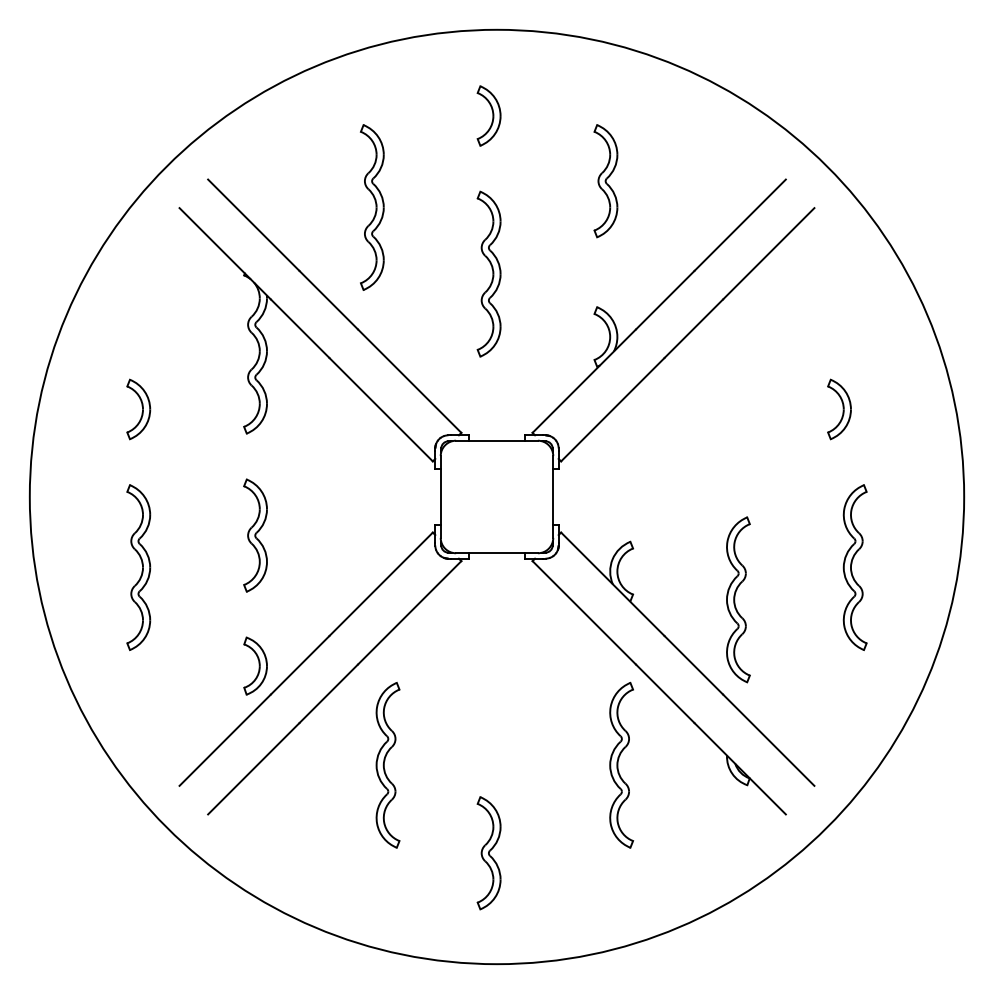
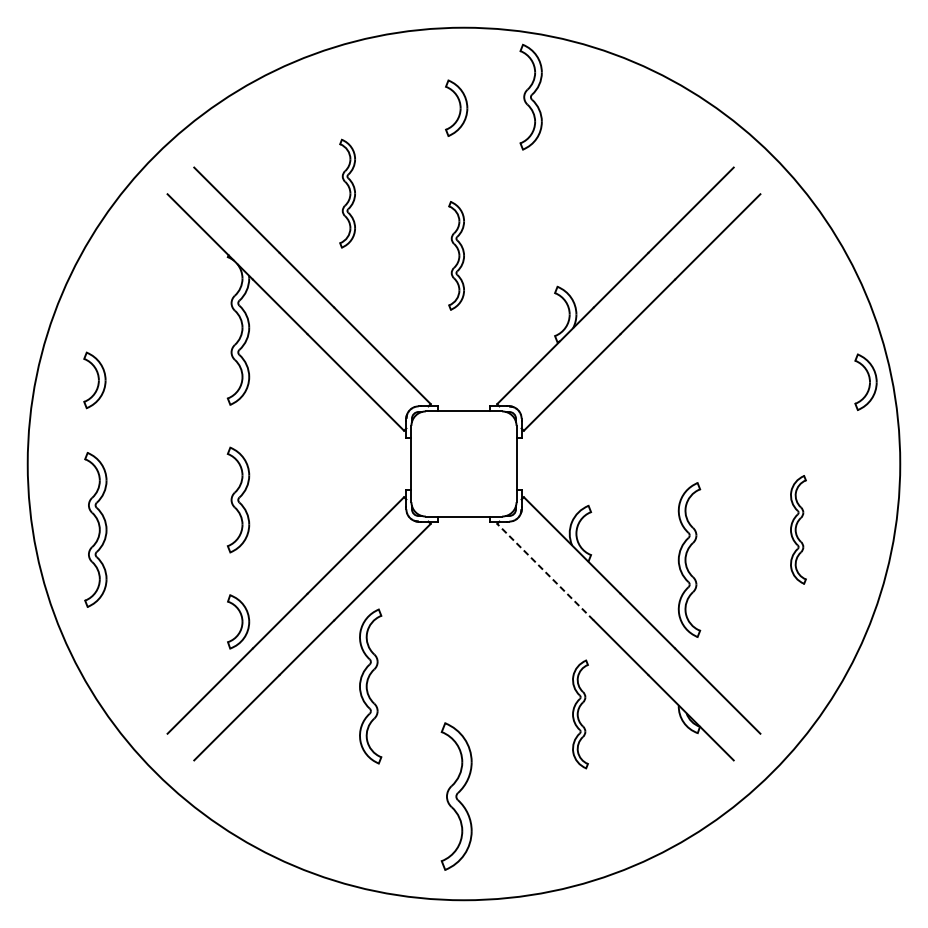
part: (605, 181) -> (530, 97), moved
part: (372, 207) -> (347, 193), size x0.7
part: (488, 273) -> (456, 255), size x0.7
part: (138, 409) -> (94, 380), moved
part: (839, 409) -> (866, 382), moved
part: (138, 567) -> (95, 529), moved
part: (854, 567) -> (797, 529), size x0.7
line: (583, 612) -> (544, 571), solid -> dashed
part: (621, 764) -> (580, 713), size x0.7
part: (387, 765) -> (370, 686), moved
part: (488, 853) -> (456, 796), size x1.4

